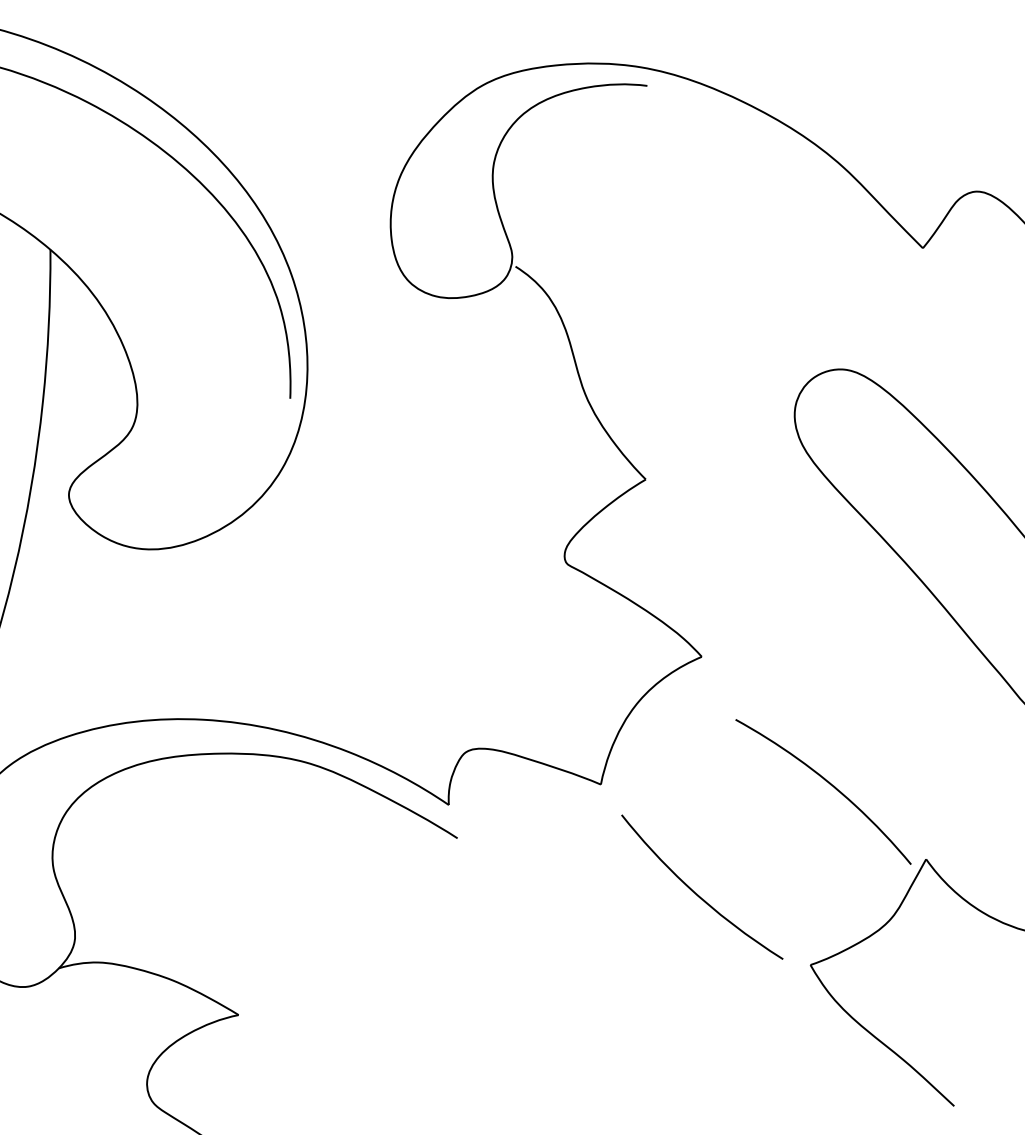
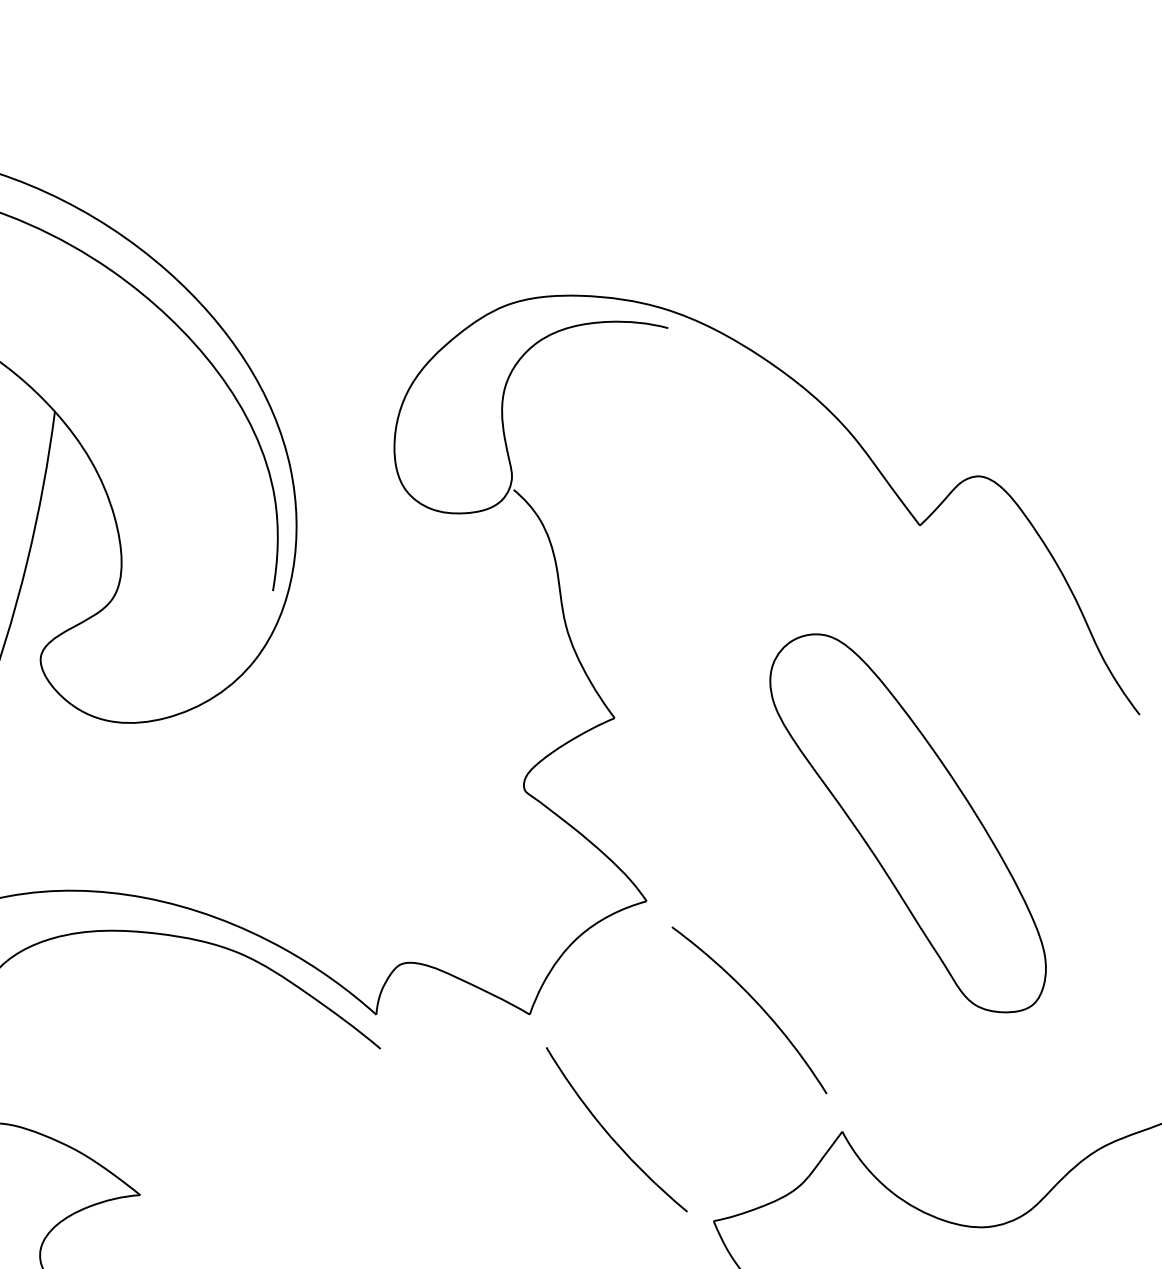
curve: (829, 784) -> (756, 1003), moved

